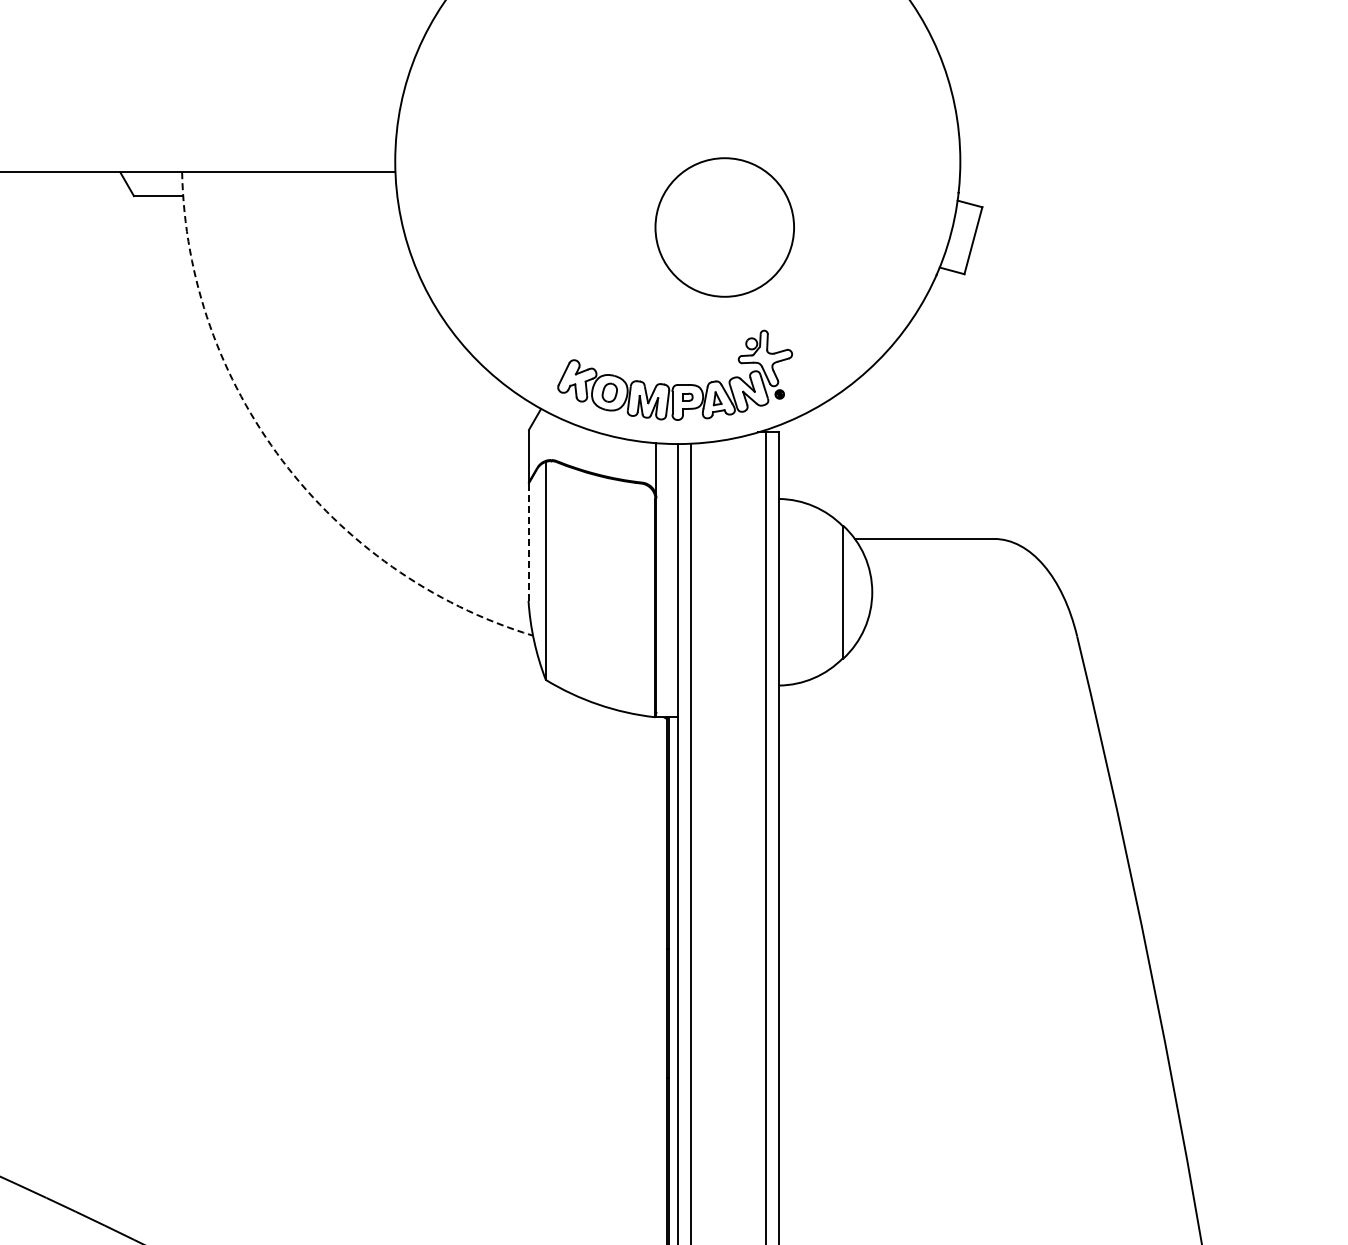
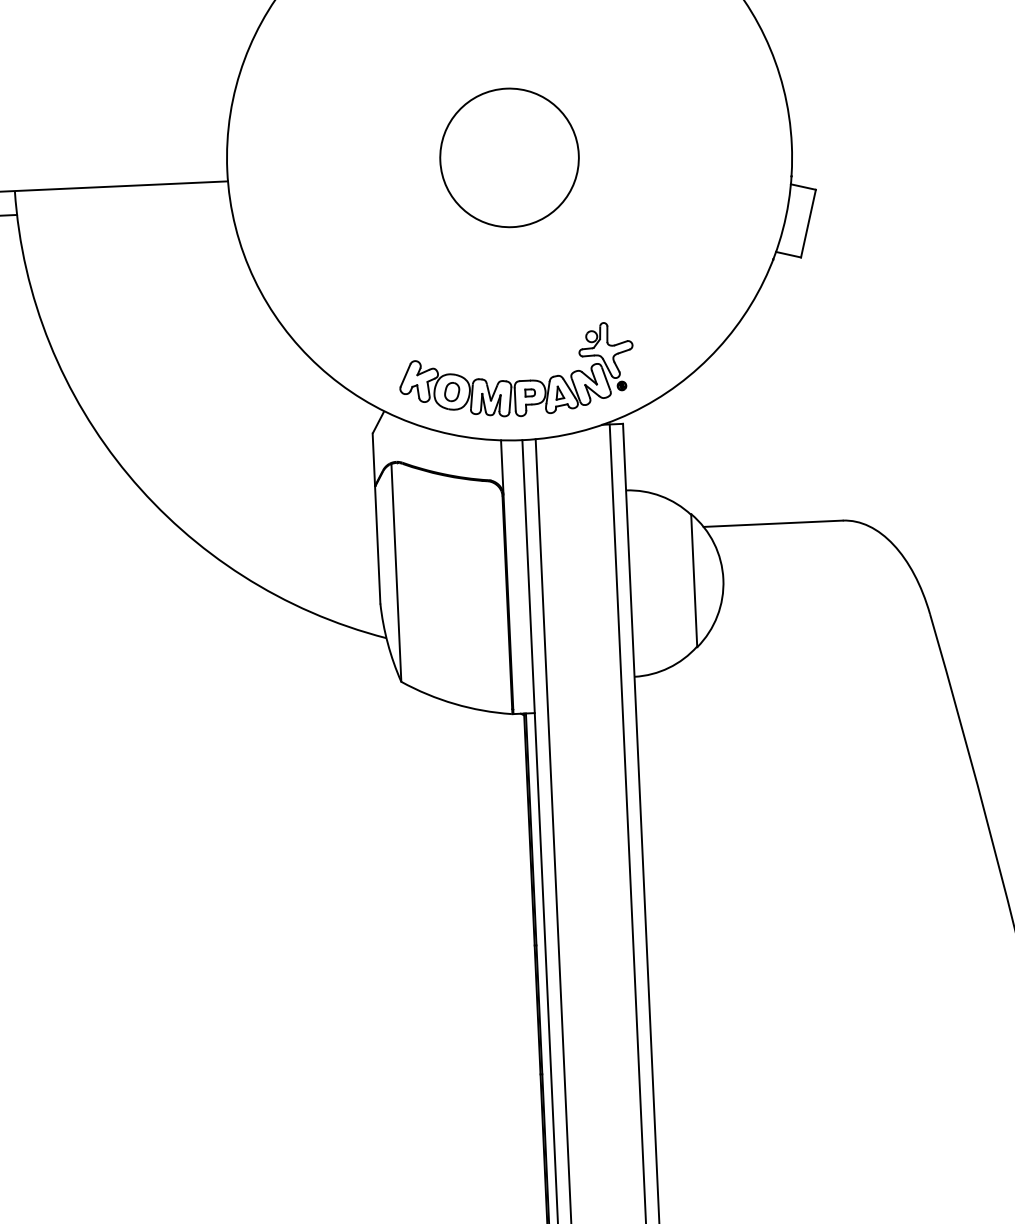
circle: (724, 227) -> (509, 157), moved
arc: (282, 460) -> (128, 474), dashed -> solid
line: (528, 541) -> (377, 544), dashed -> solid

